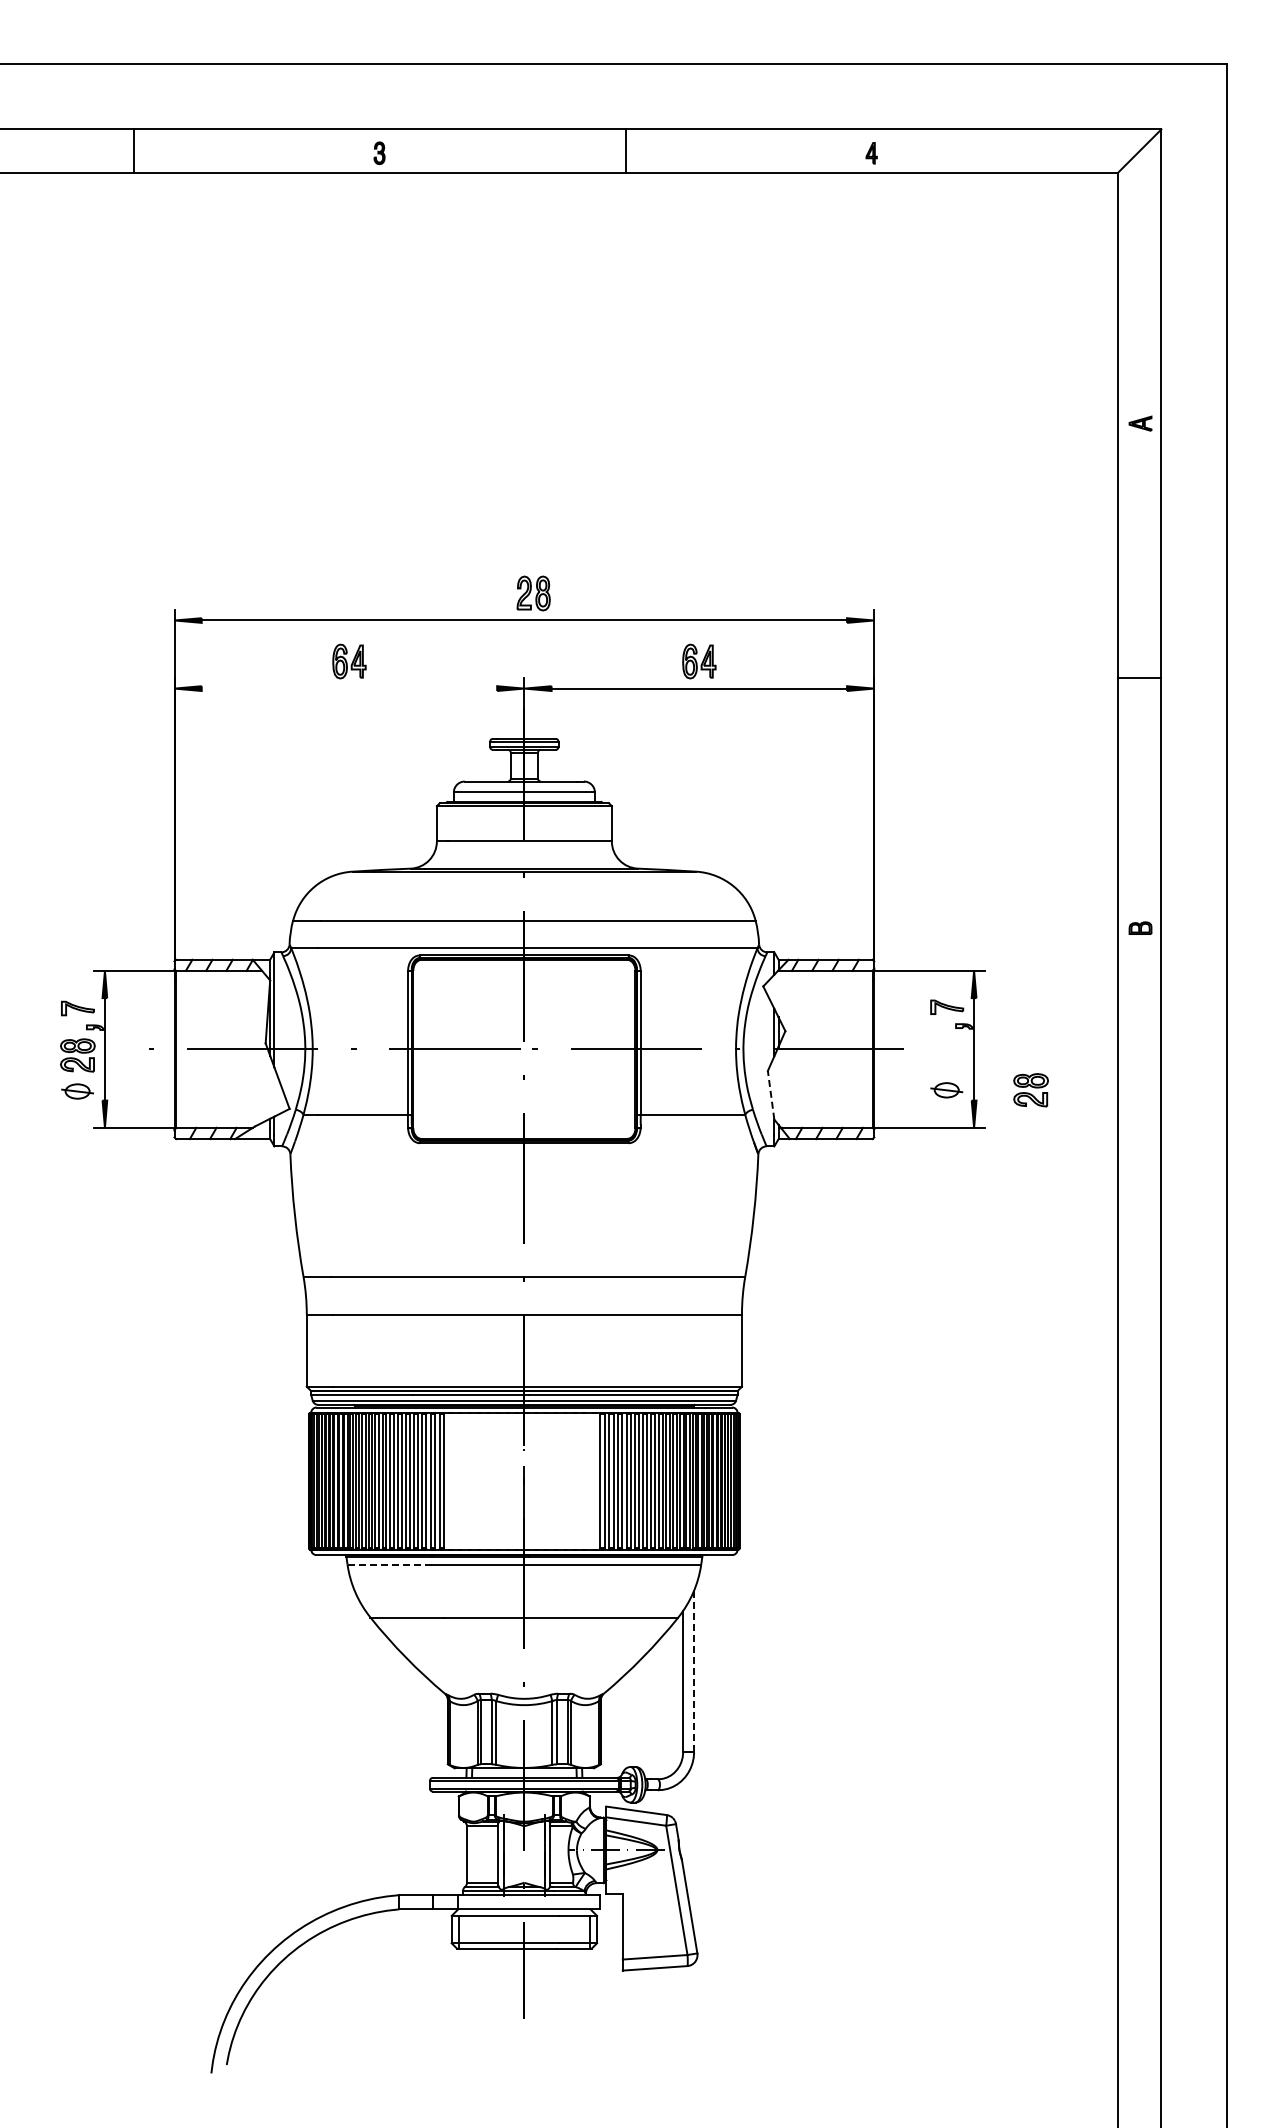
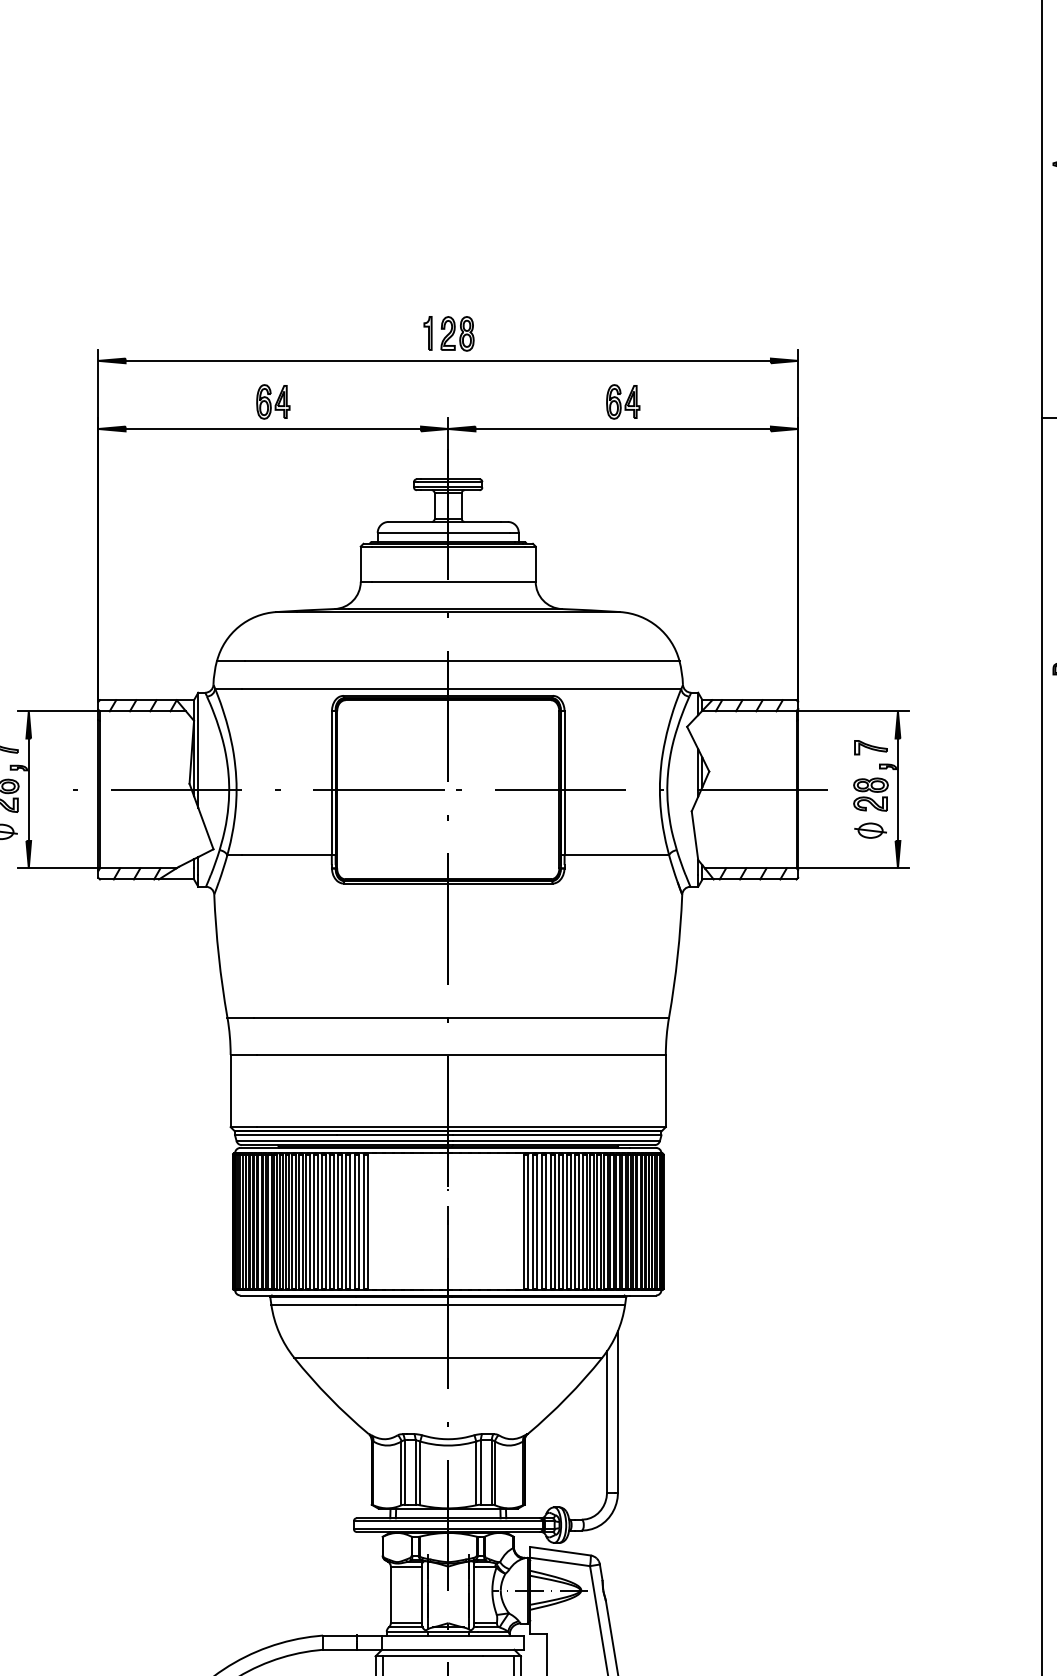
part: (503, 592) -> (427, 332), added
line: (349, 688) -> (273, 428), added
part: (1030, 1090) -> (870, 794), moved
line: (771, 1095) -> (695, 835), dashed -> solid
line: (389, 1564) -> (313, 1304), dashed -> solid
line: (694, 1671) -> (618, 1411), dashed -> solid

